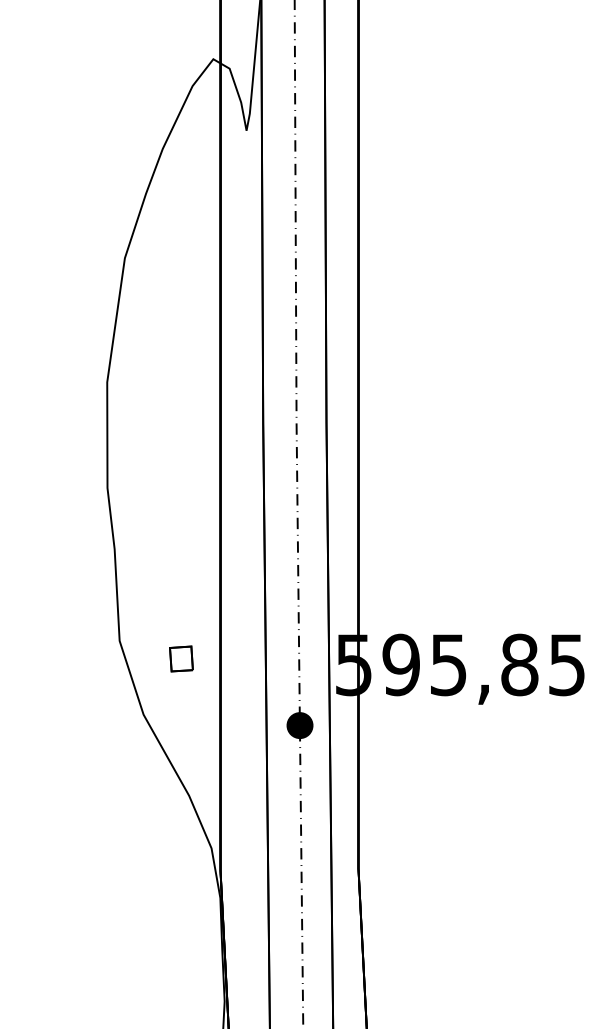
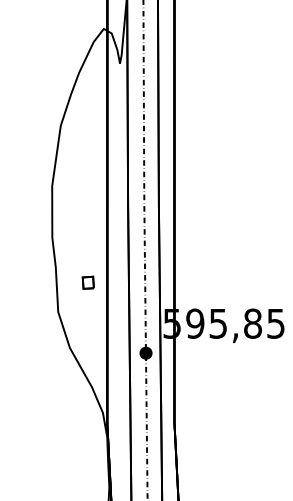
part: (179, 658) -> (87, 282), moved

